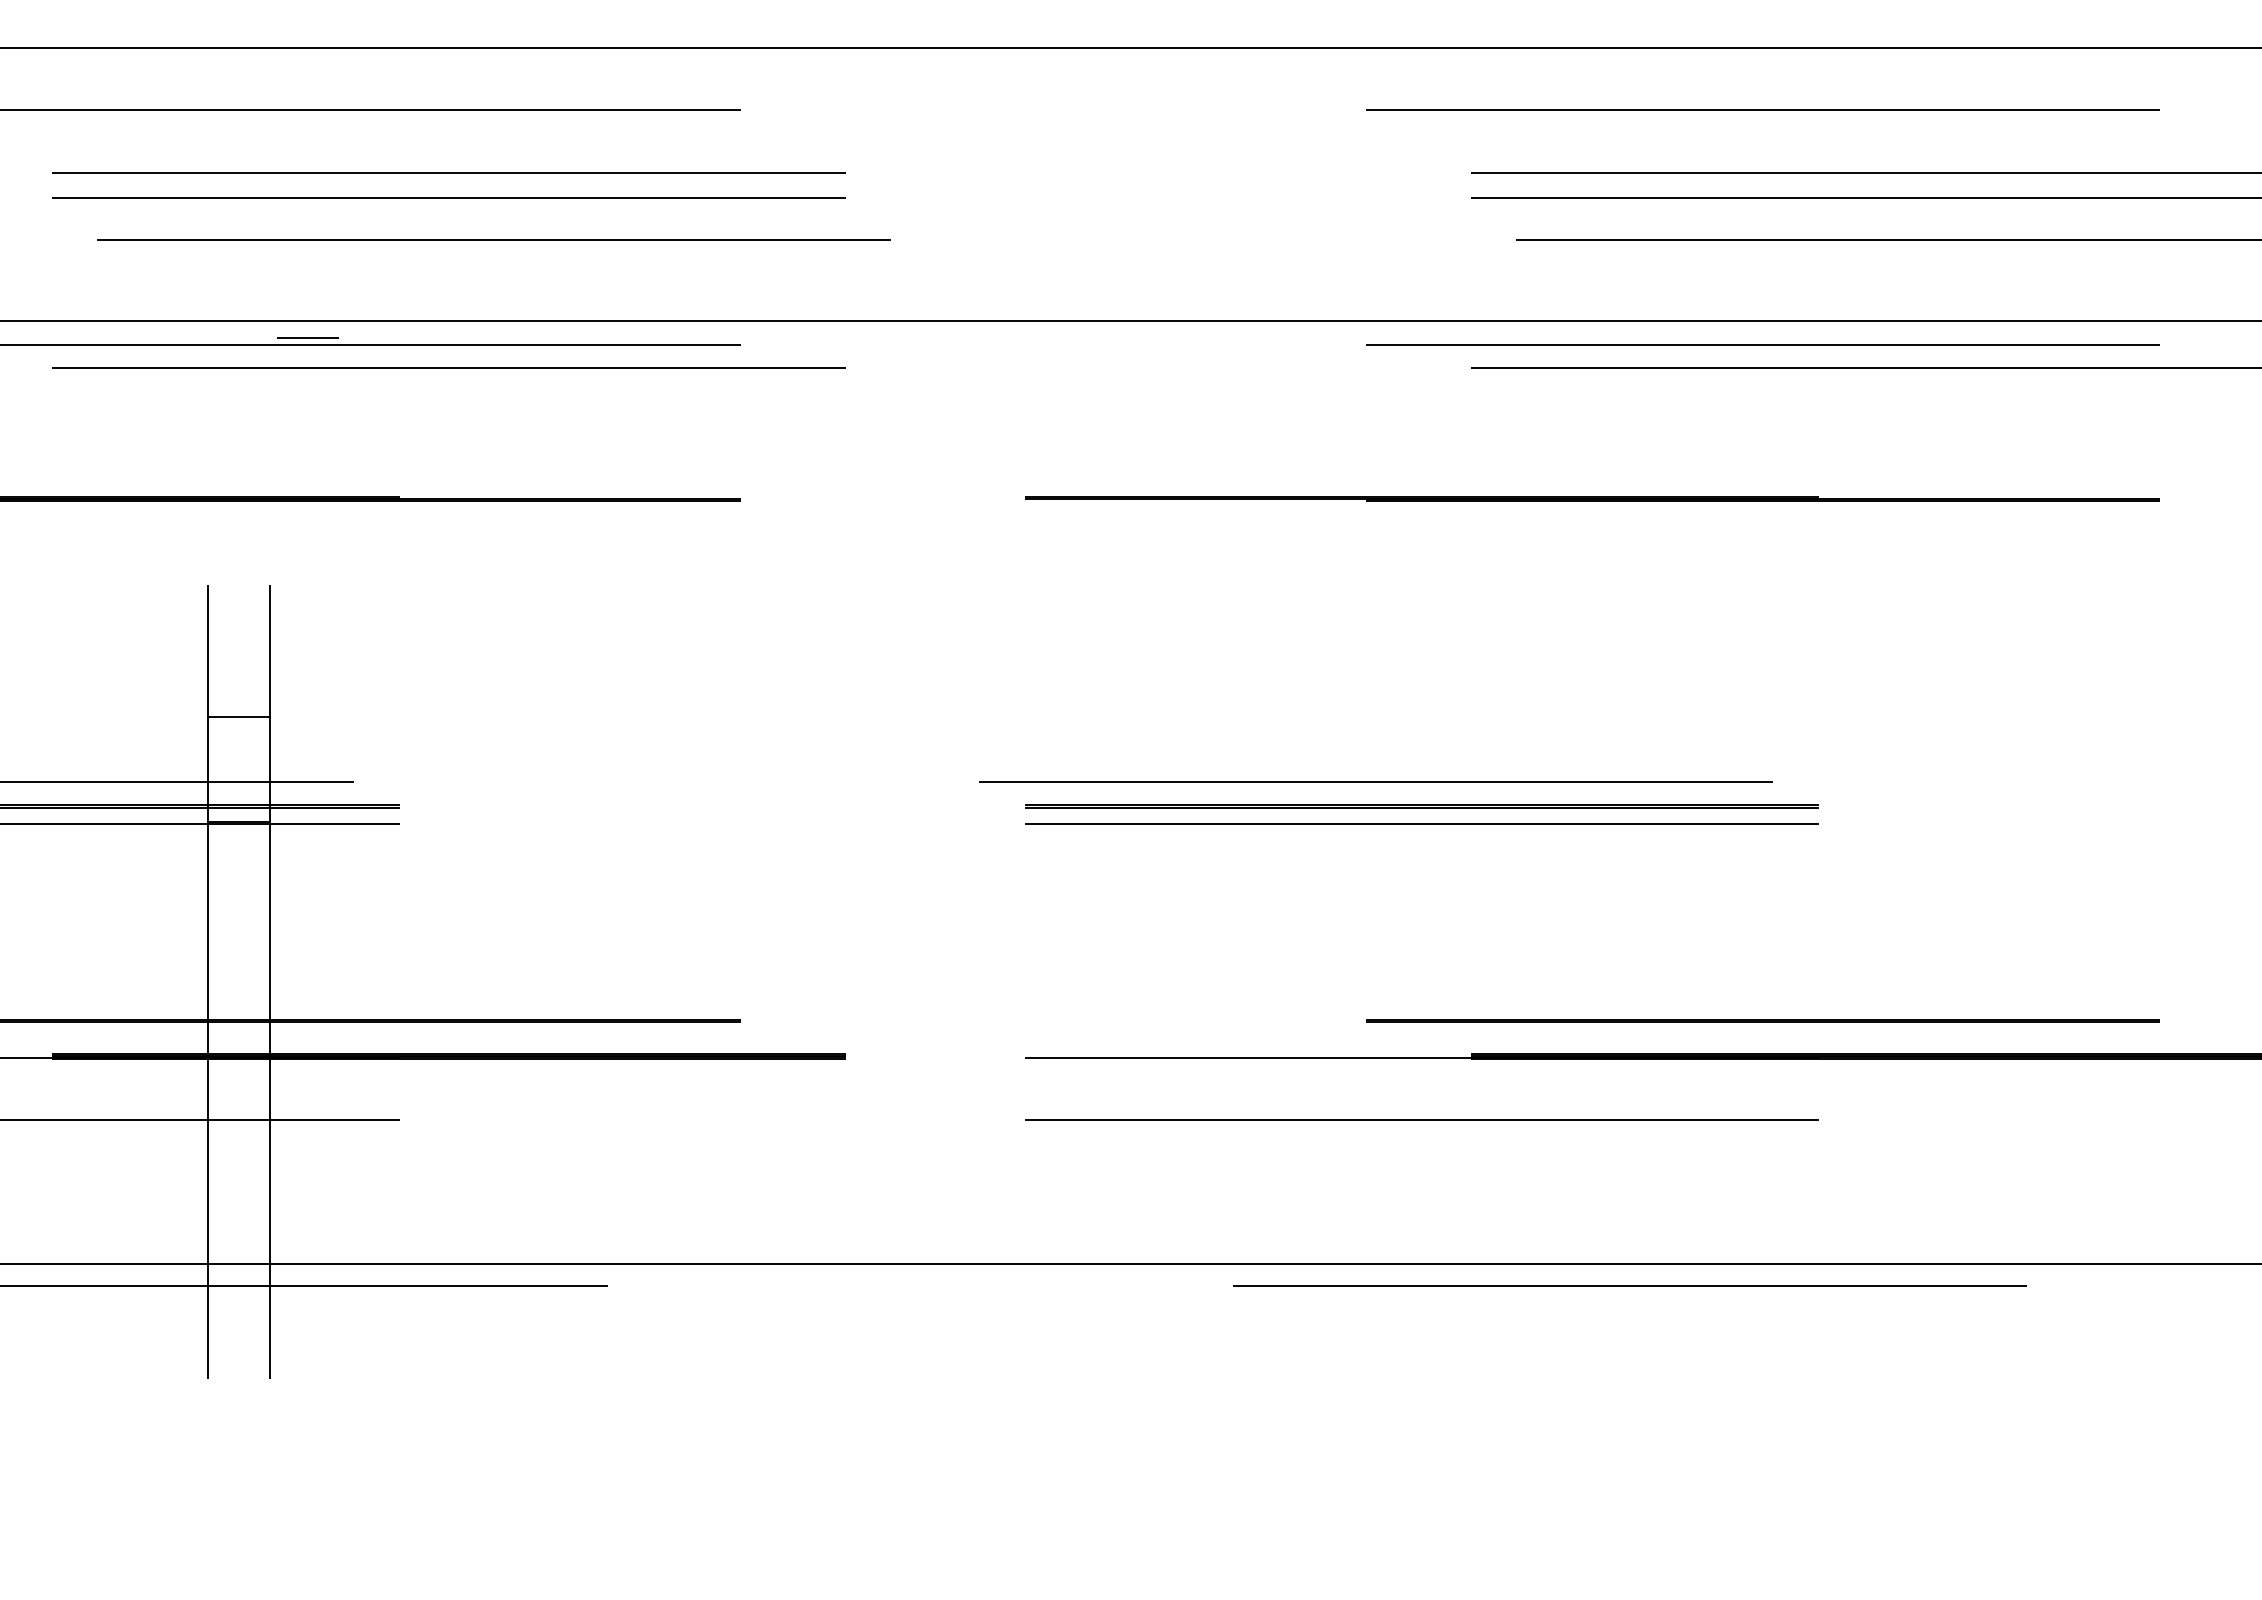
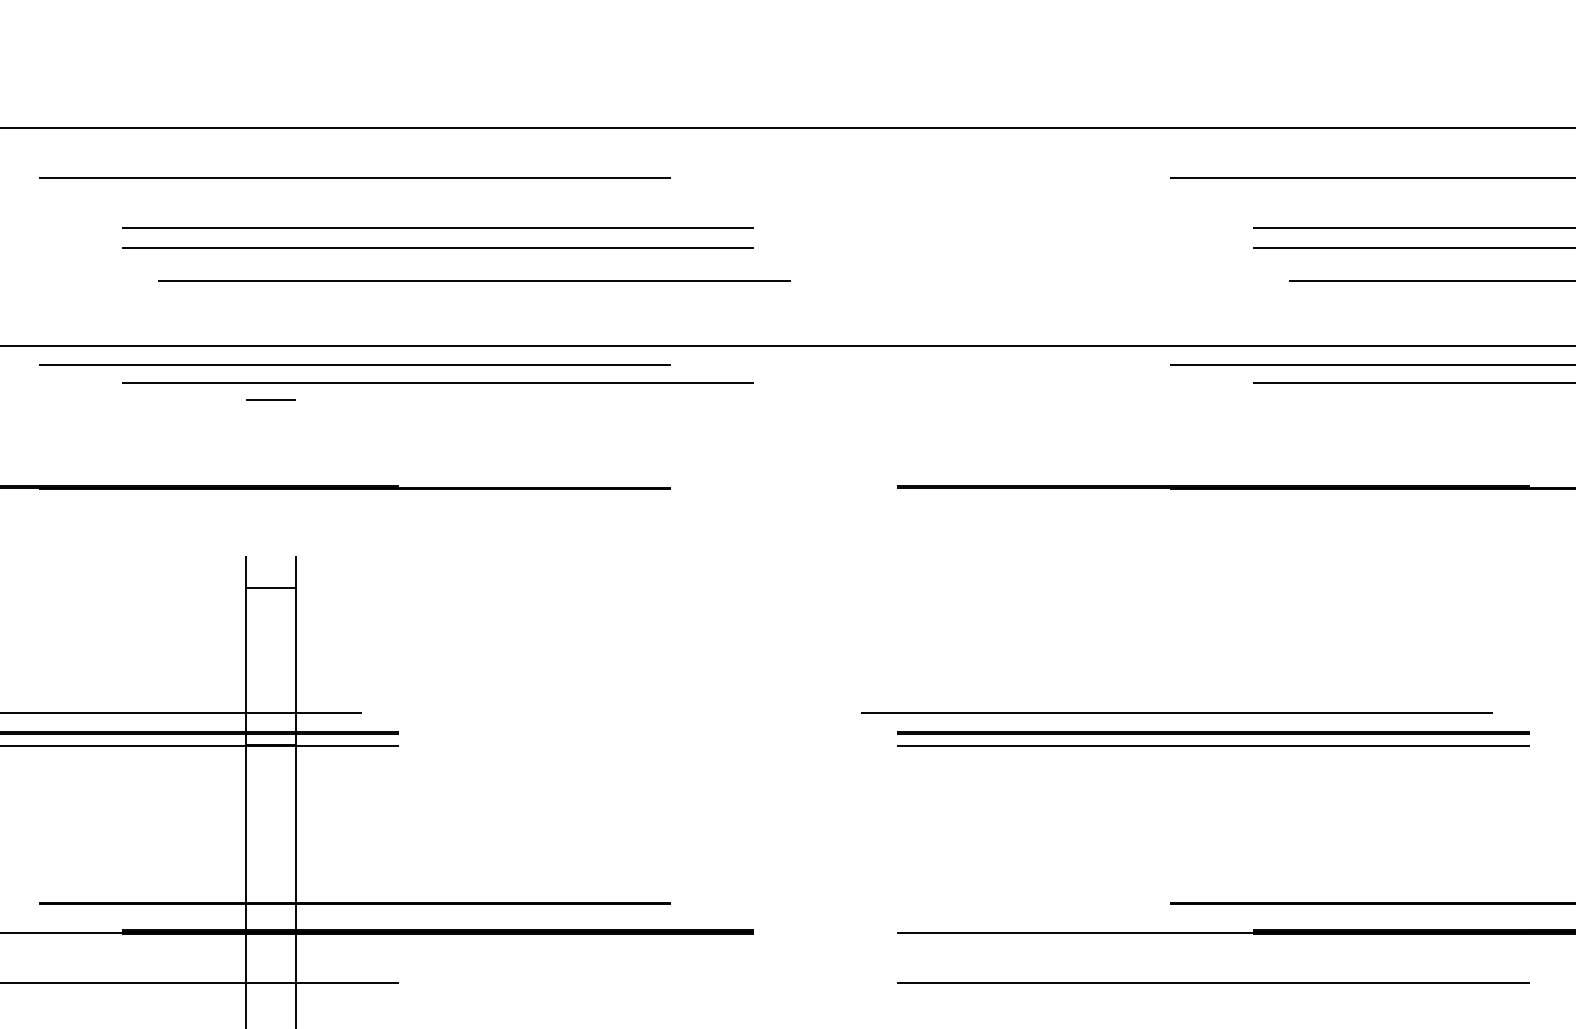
line: (307, 337) -> (270, 399), moved
line: (238, 717) -> (270, 588), moved

